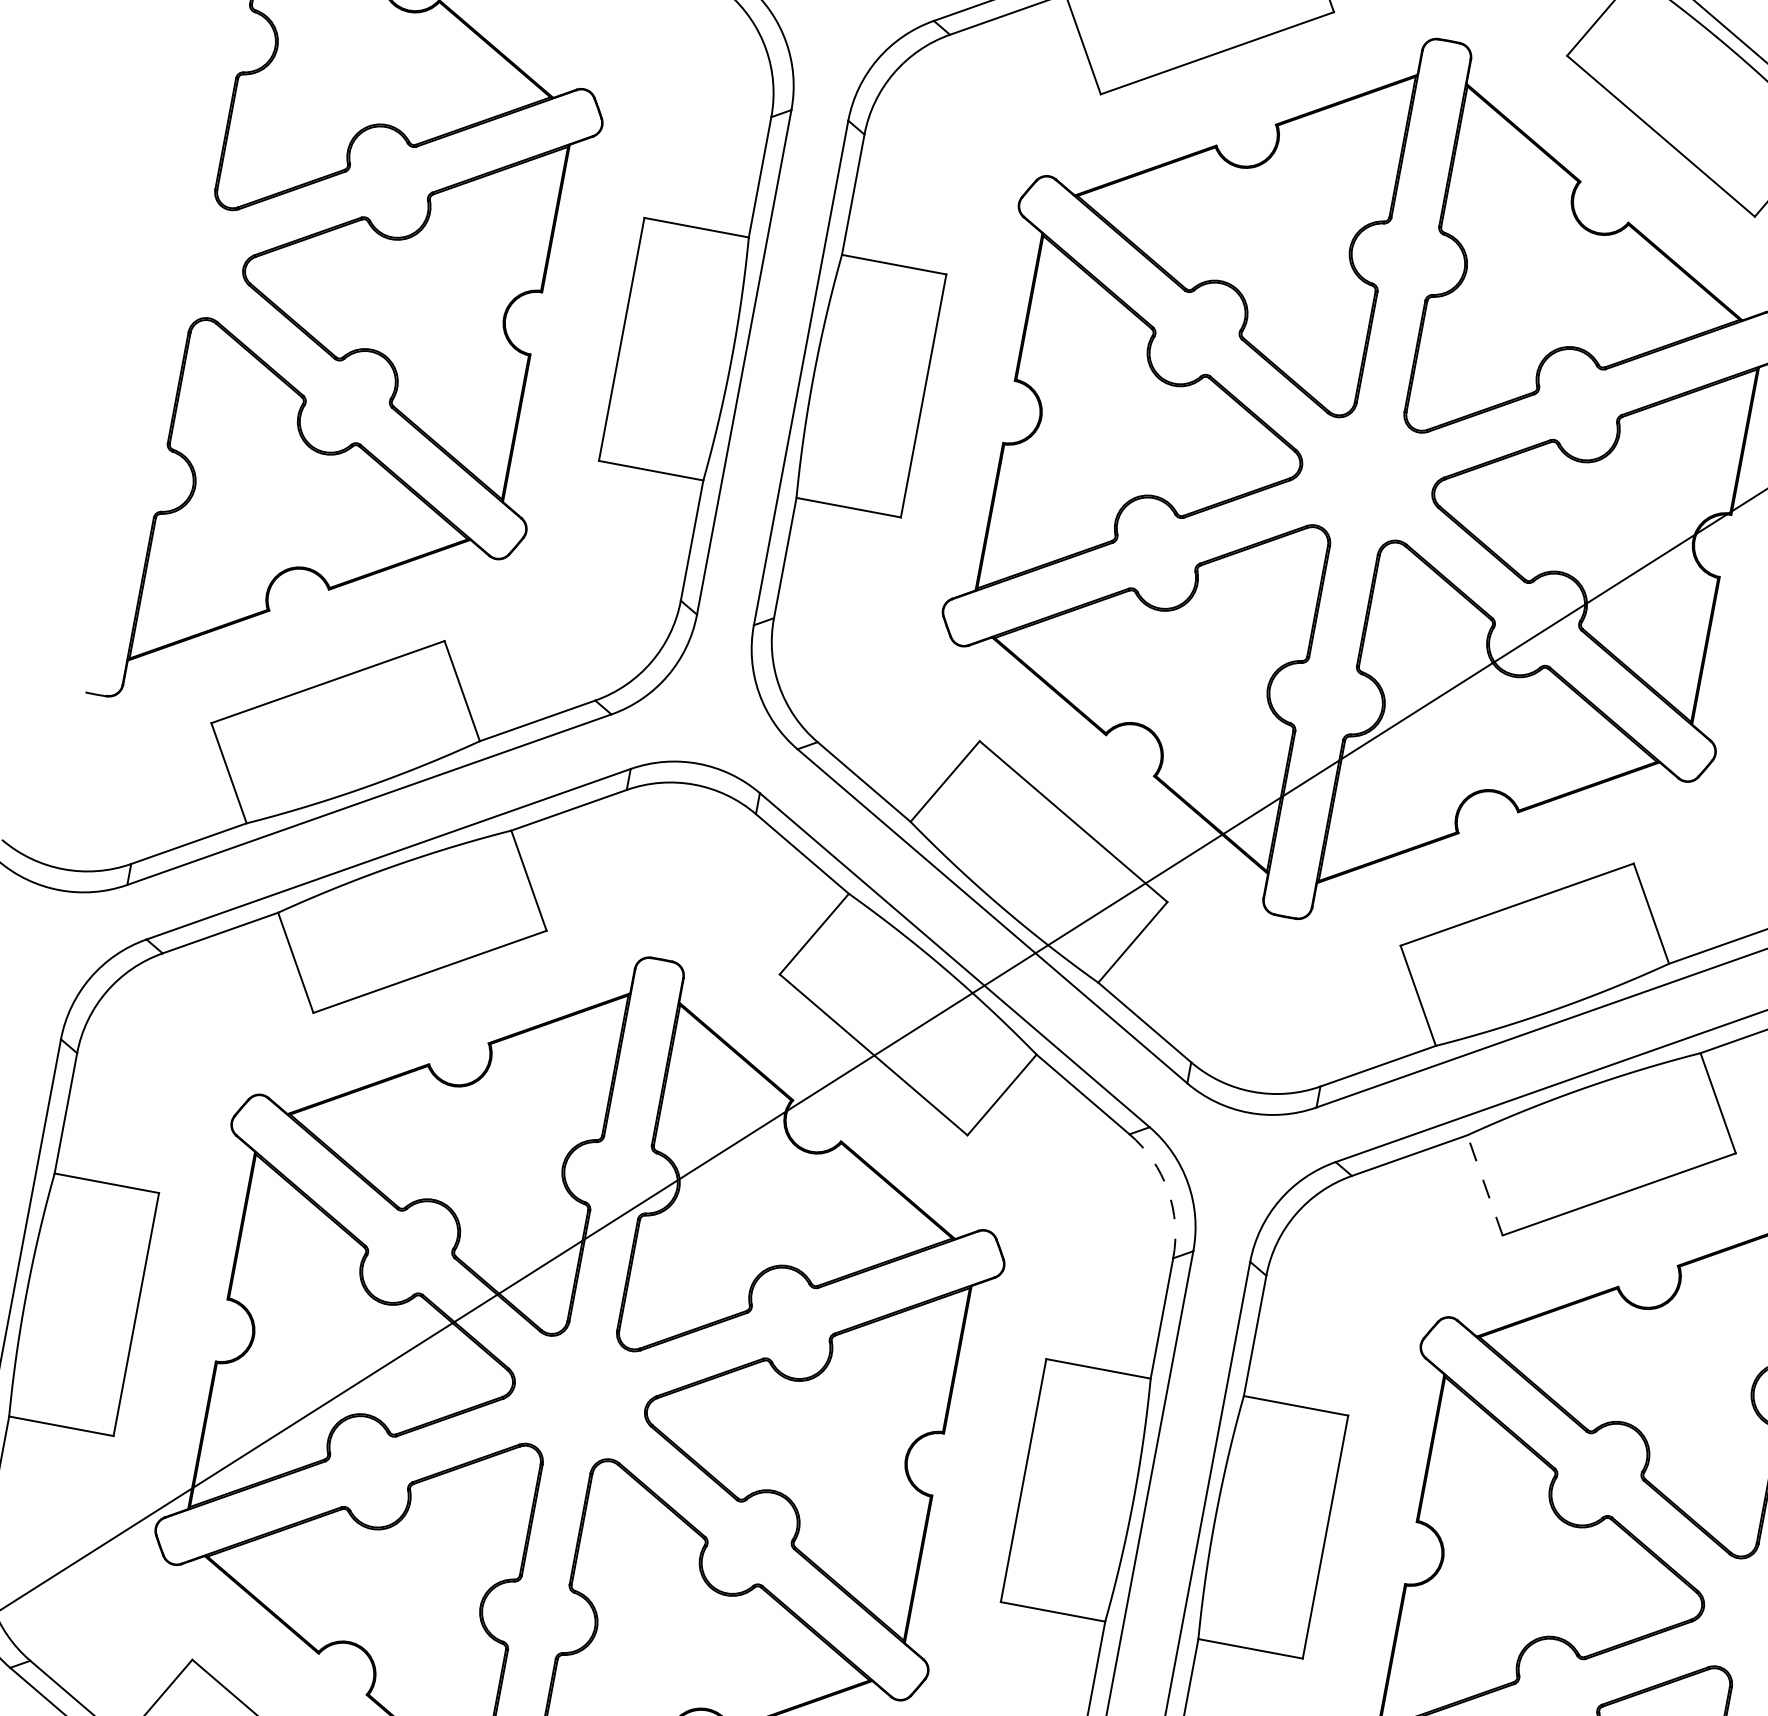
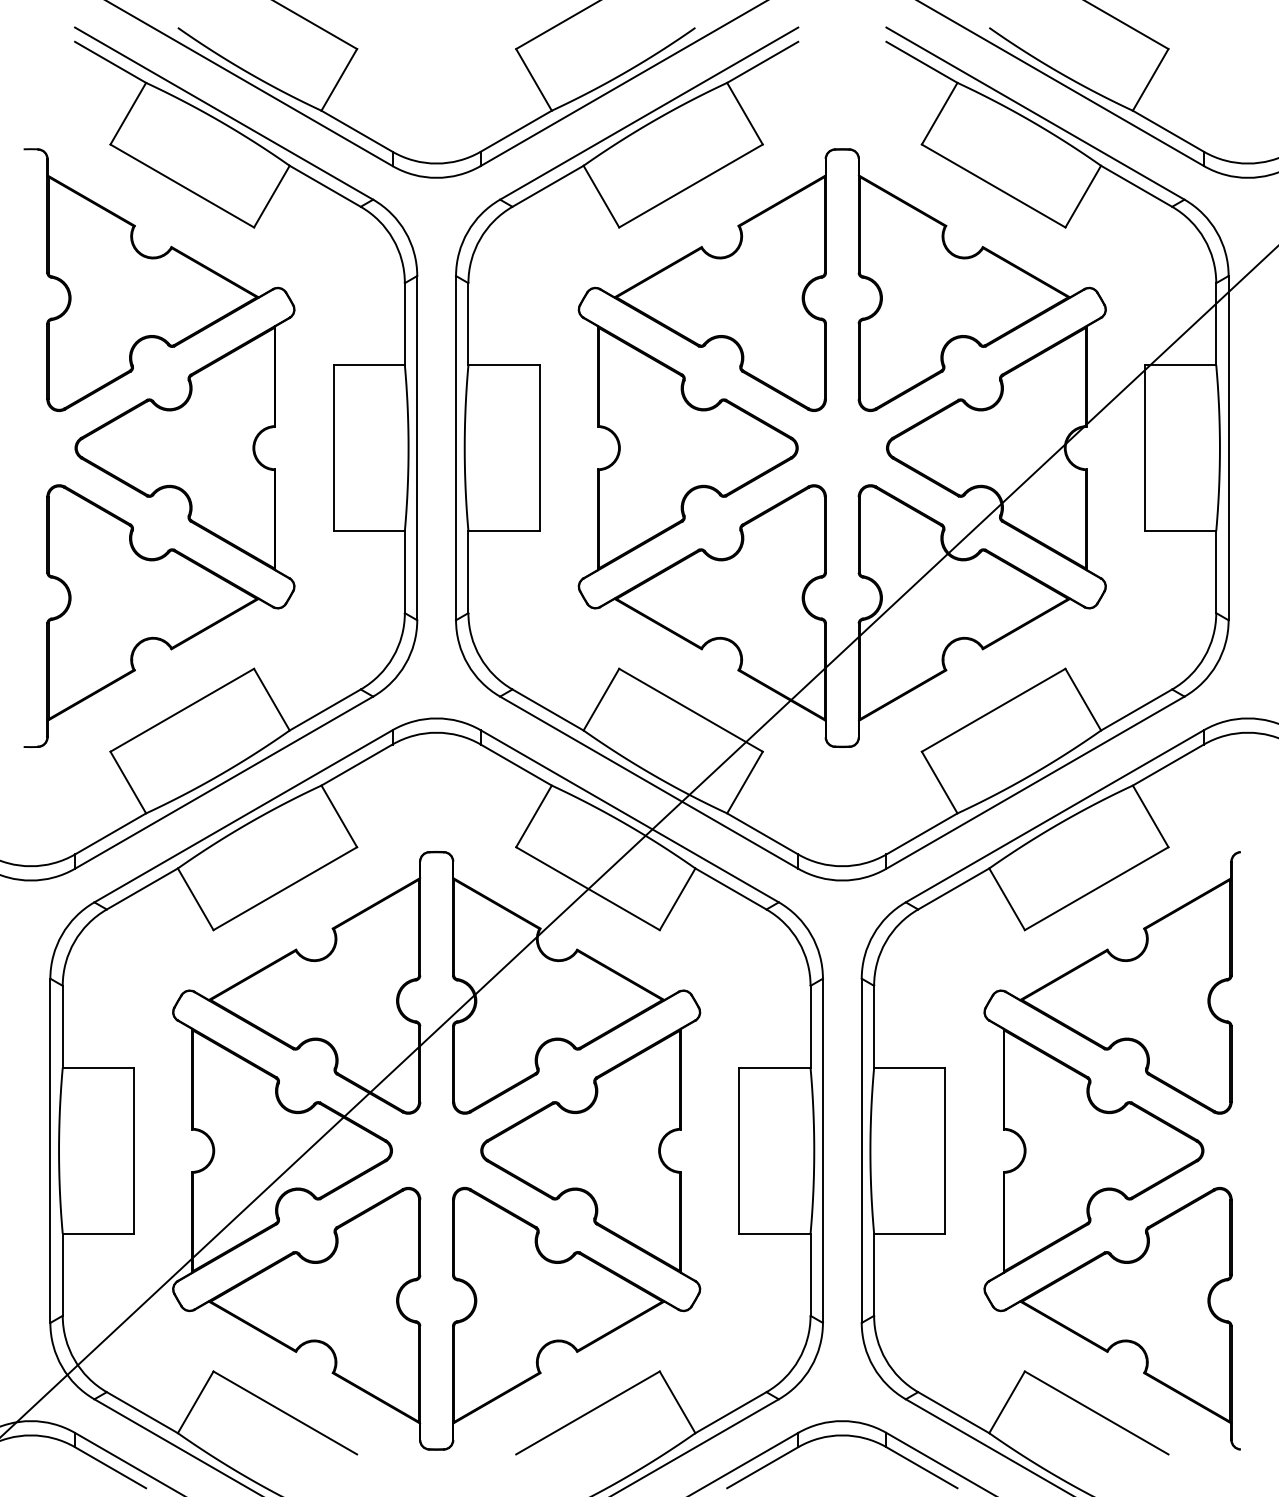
line: (1485, 1185) -> (1007, 899), dashed -> solid
arc: (1167, 1190) -> (798, 941), dashed -> solid

